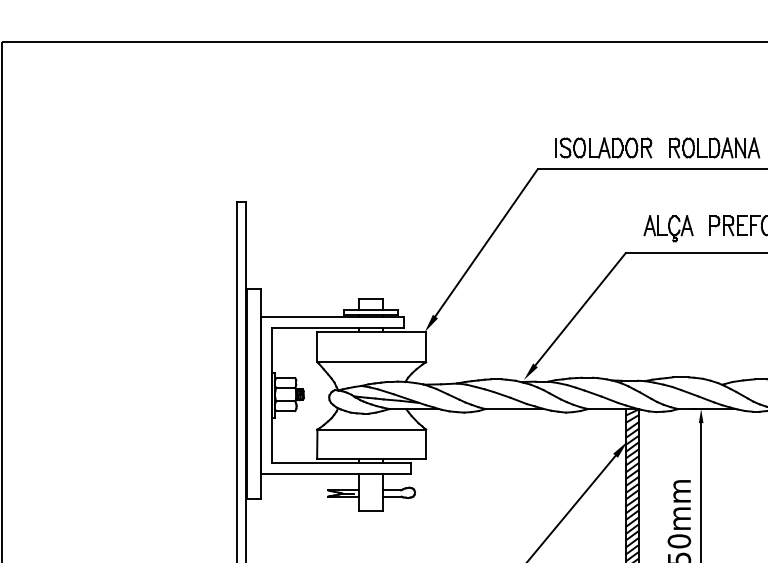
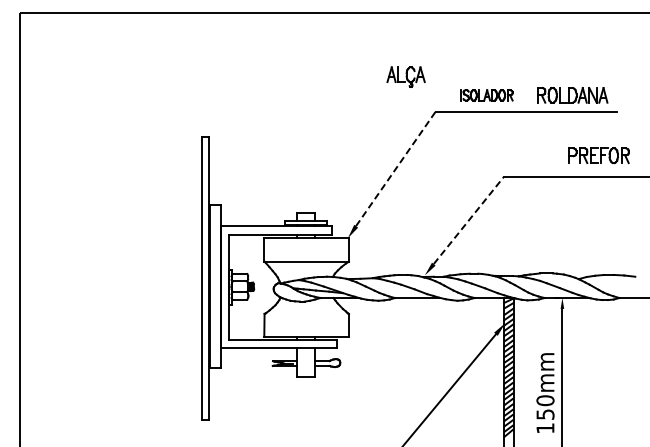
part: (603, 148) -> (486, 95), size x0.7
part: (667, 228) -> (405, 76), moved
line: (486, 243) -> (395, 169), solid -> dashed
line: (580, 309) -> (468, 220), solid -> dashed
line: (371, 430) -> (306, 314), removed

